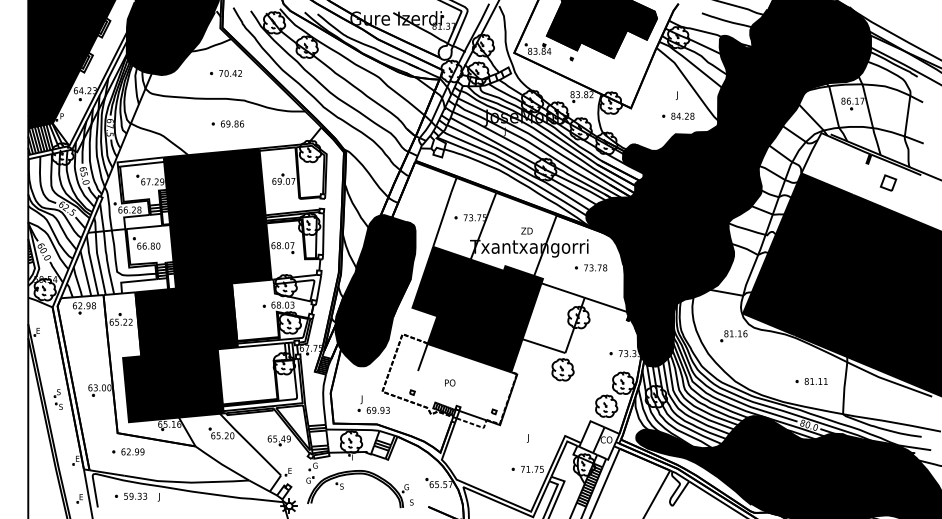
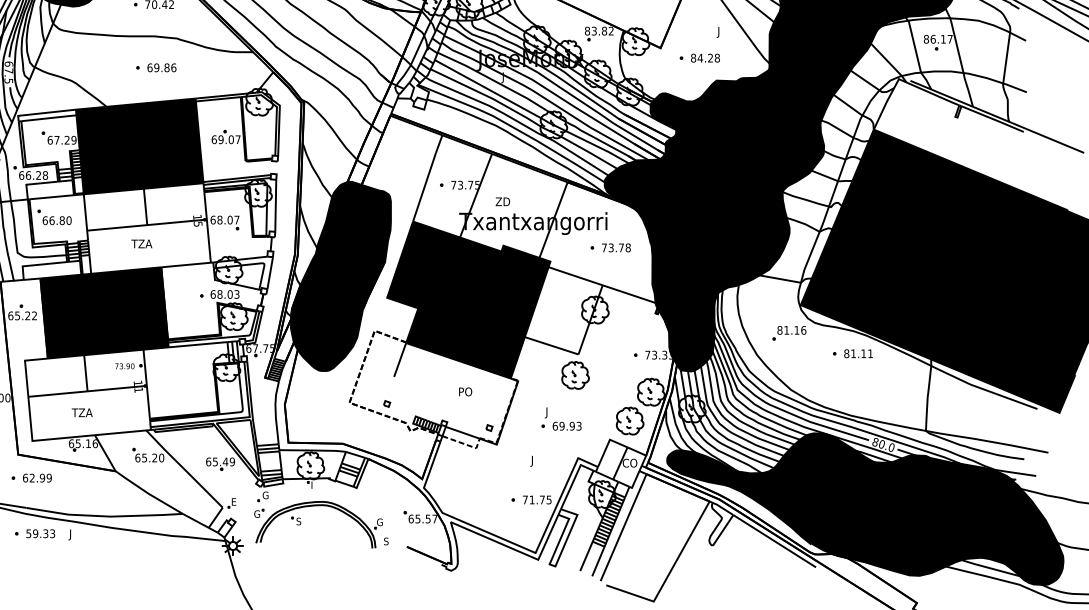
part: (678, 115) -> (700, 57), moved
part: (888, 182) -> (982, 141), removed
text: (526, 230) -> (502, 201), moved
fill: (220, 252) -> (146, 228), removed
part: (811, 381) -> (852, 353), moved
text: (450, 382) -> (466, 391), moved
fill: (173, 385) -> (88, 395), removed
part: (373, 404) -> (561, 418), moved

